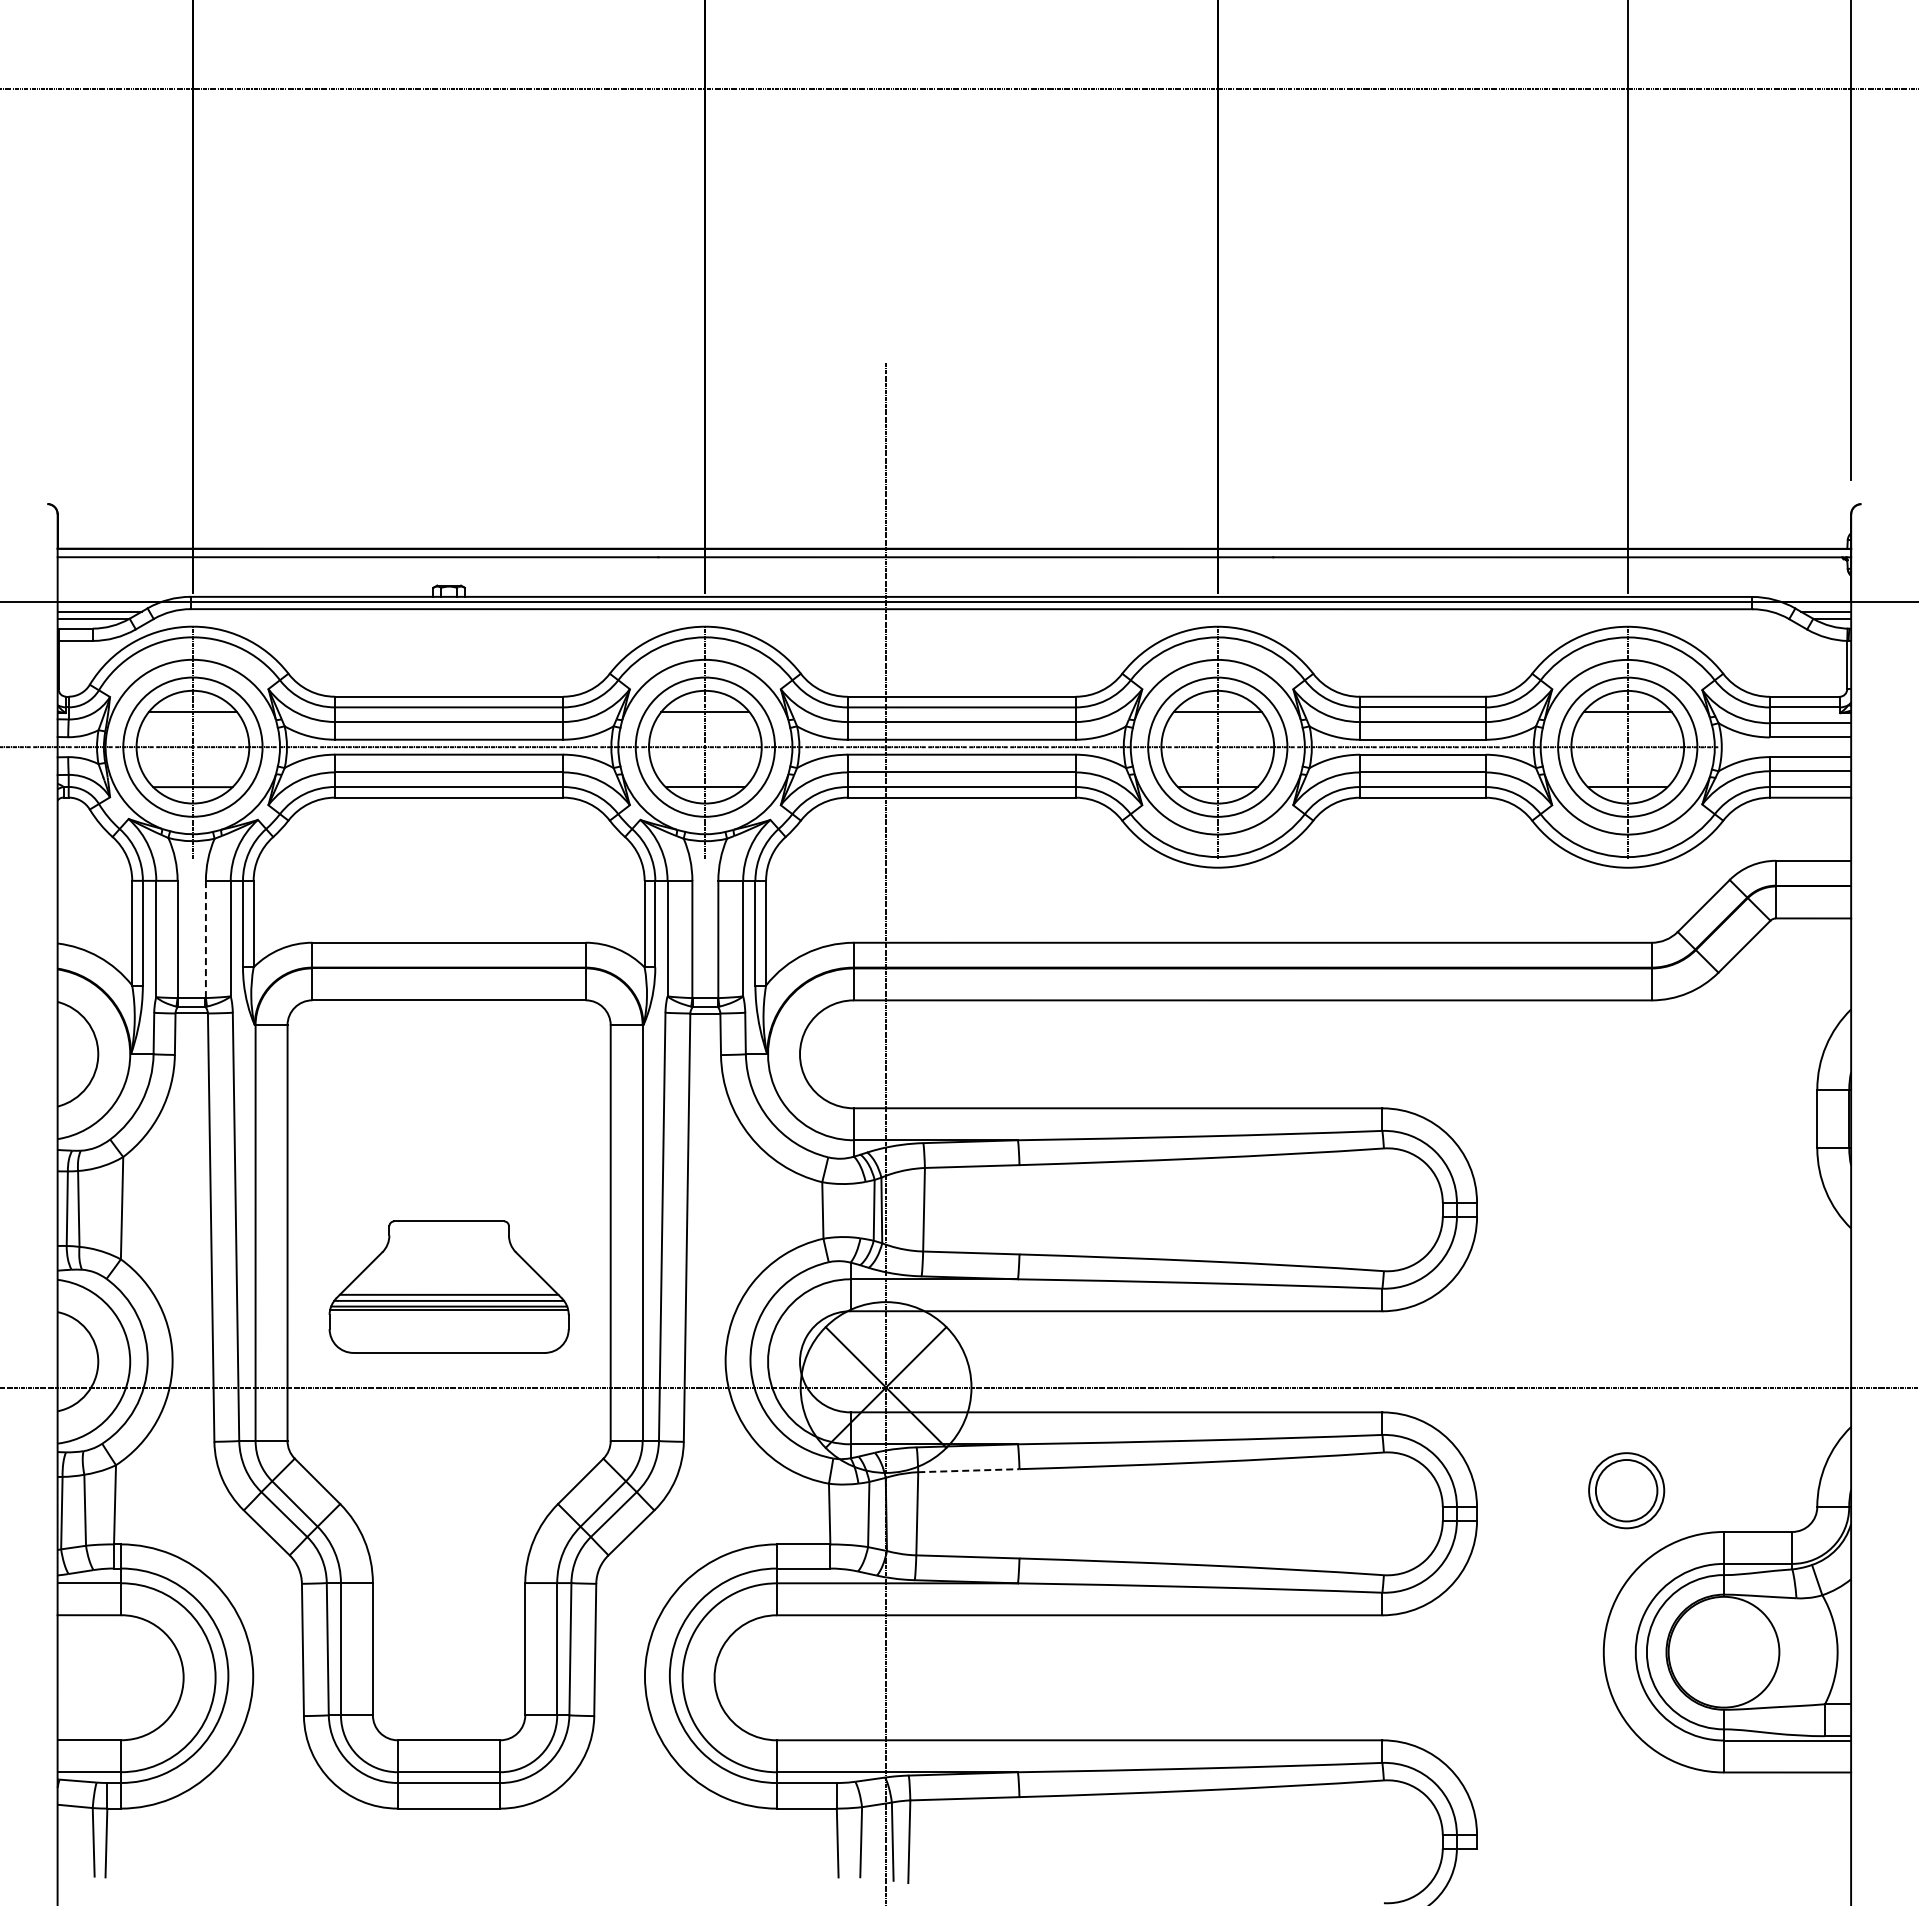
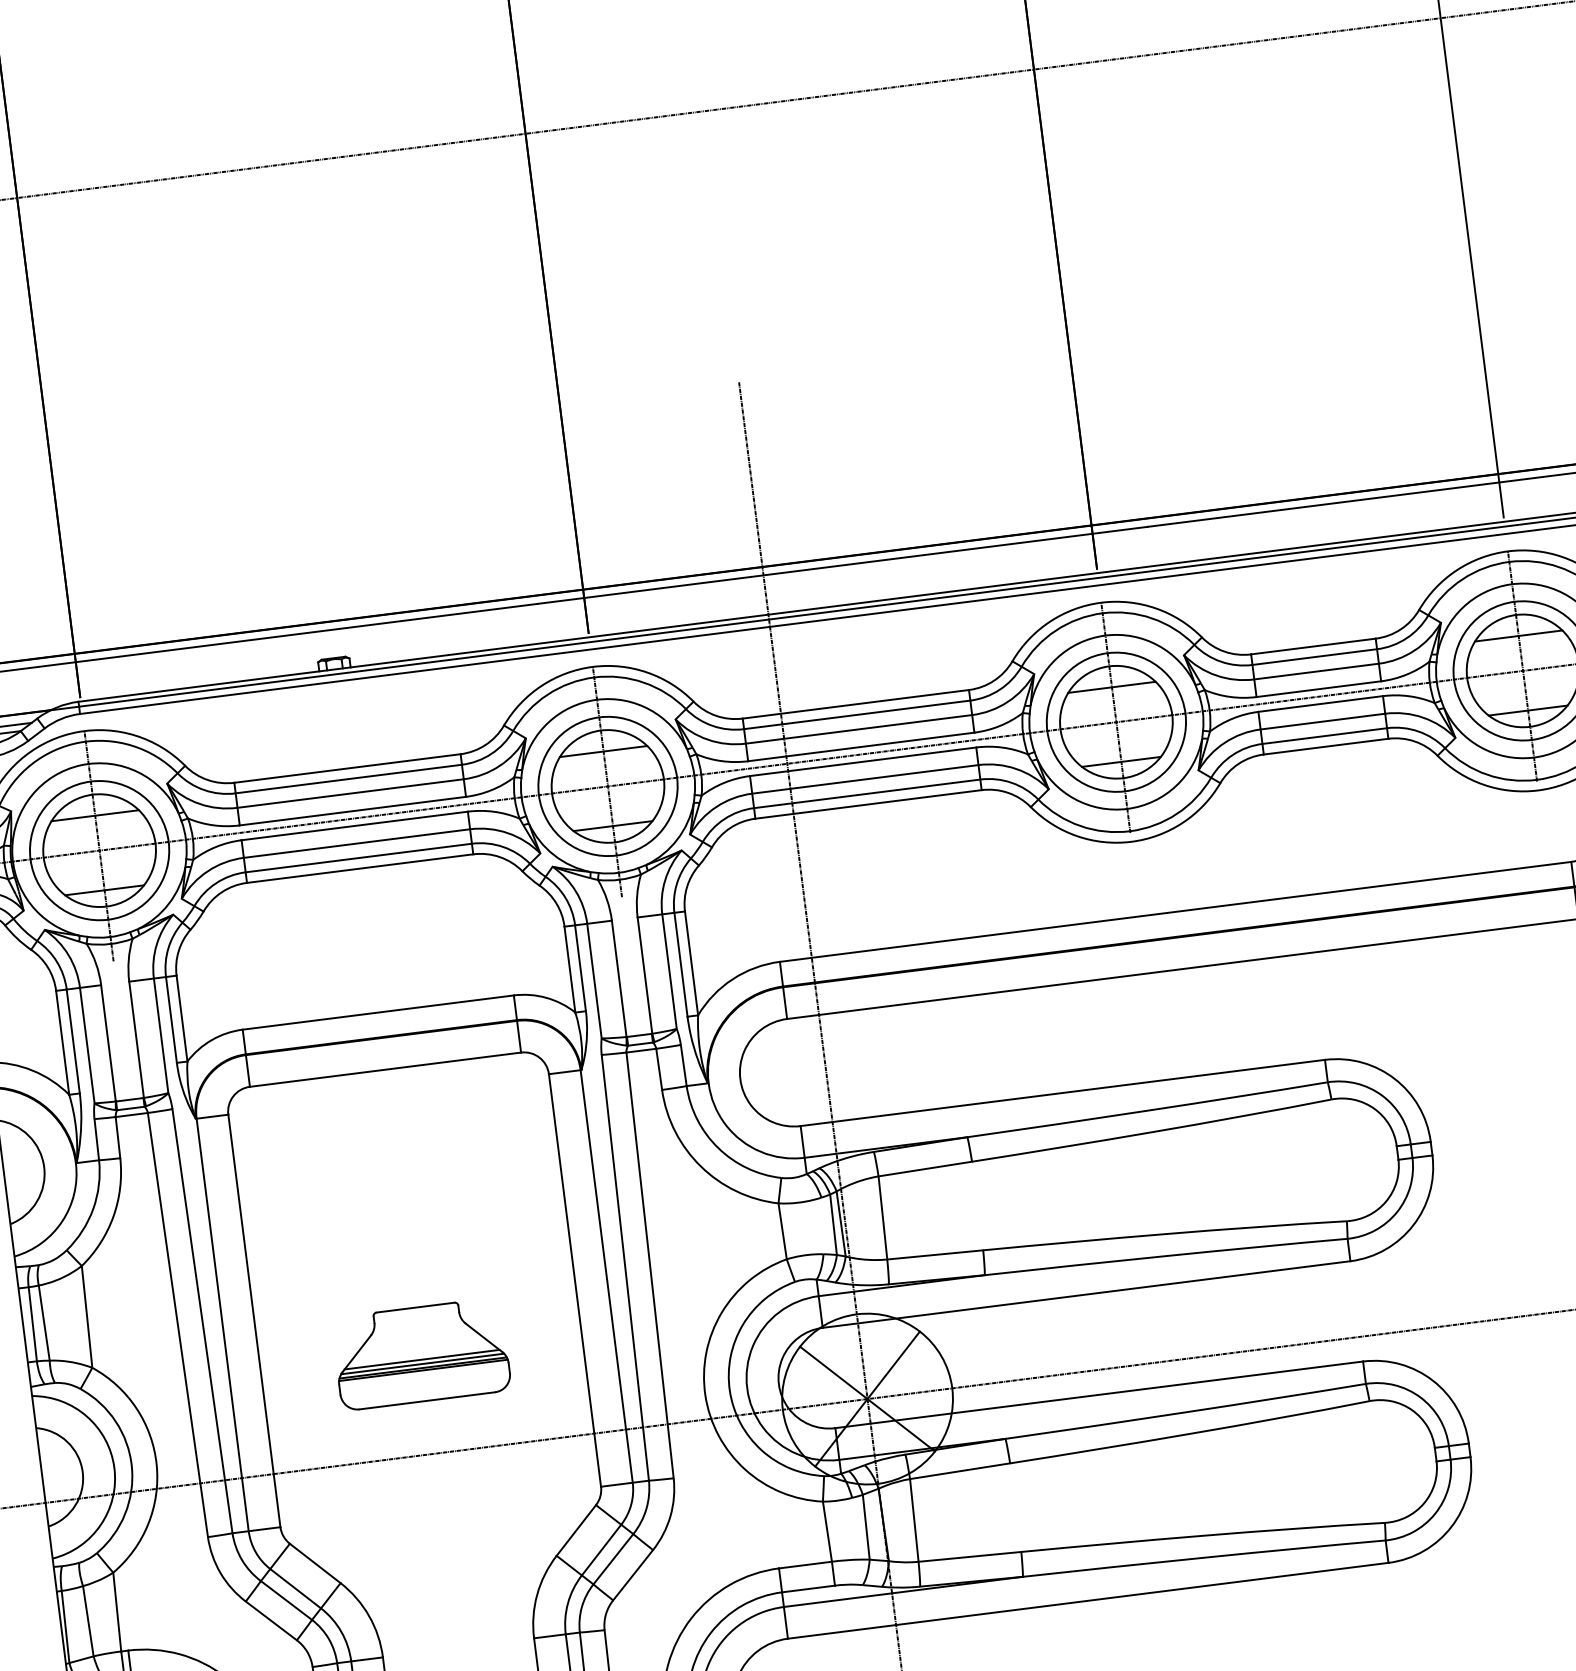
line: (205, 939) -> (136, 1039), dashed -> solid
part: (448, 1286) -> (420, 1353), size x0.71
line: (968, 1470) -> (959, 1471), dashed -> solid

